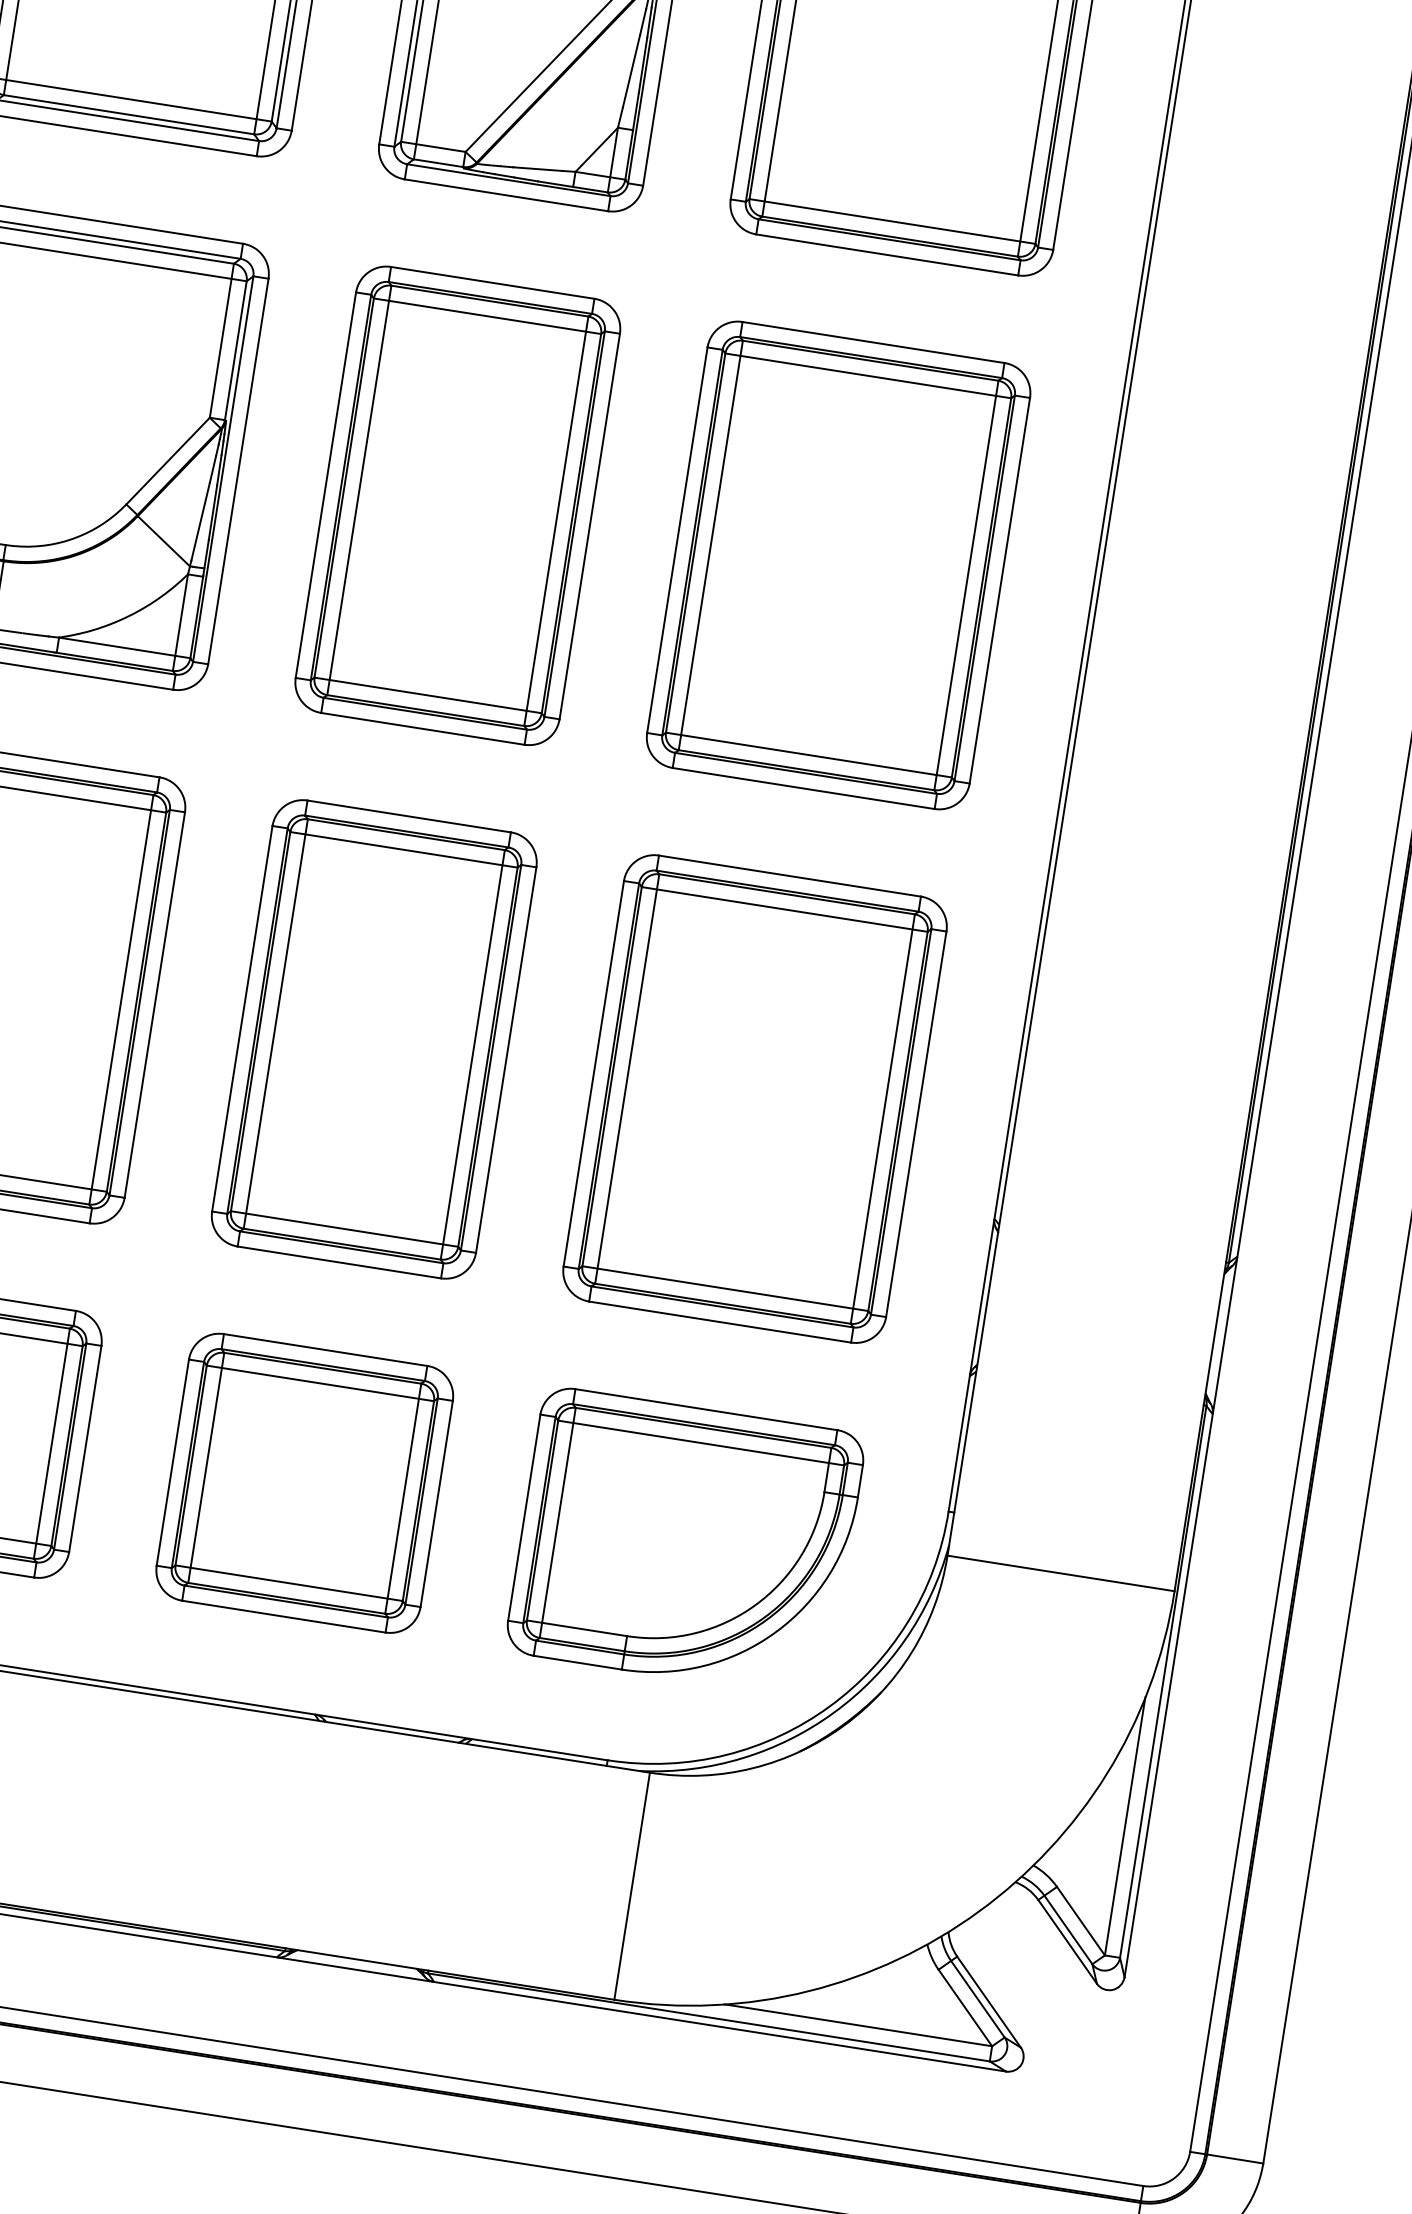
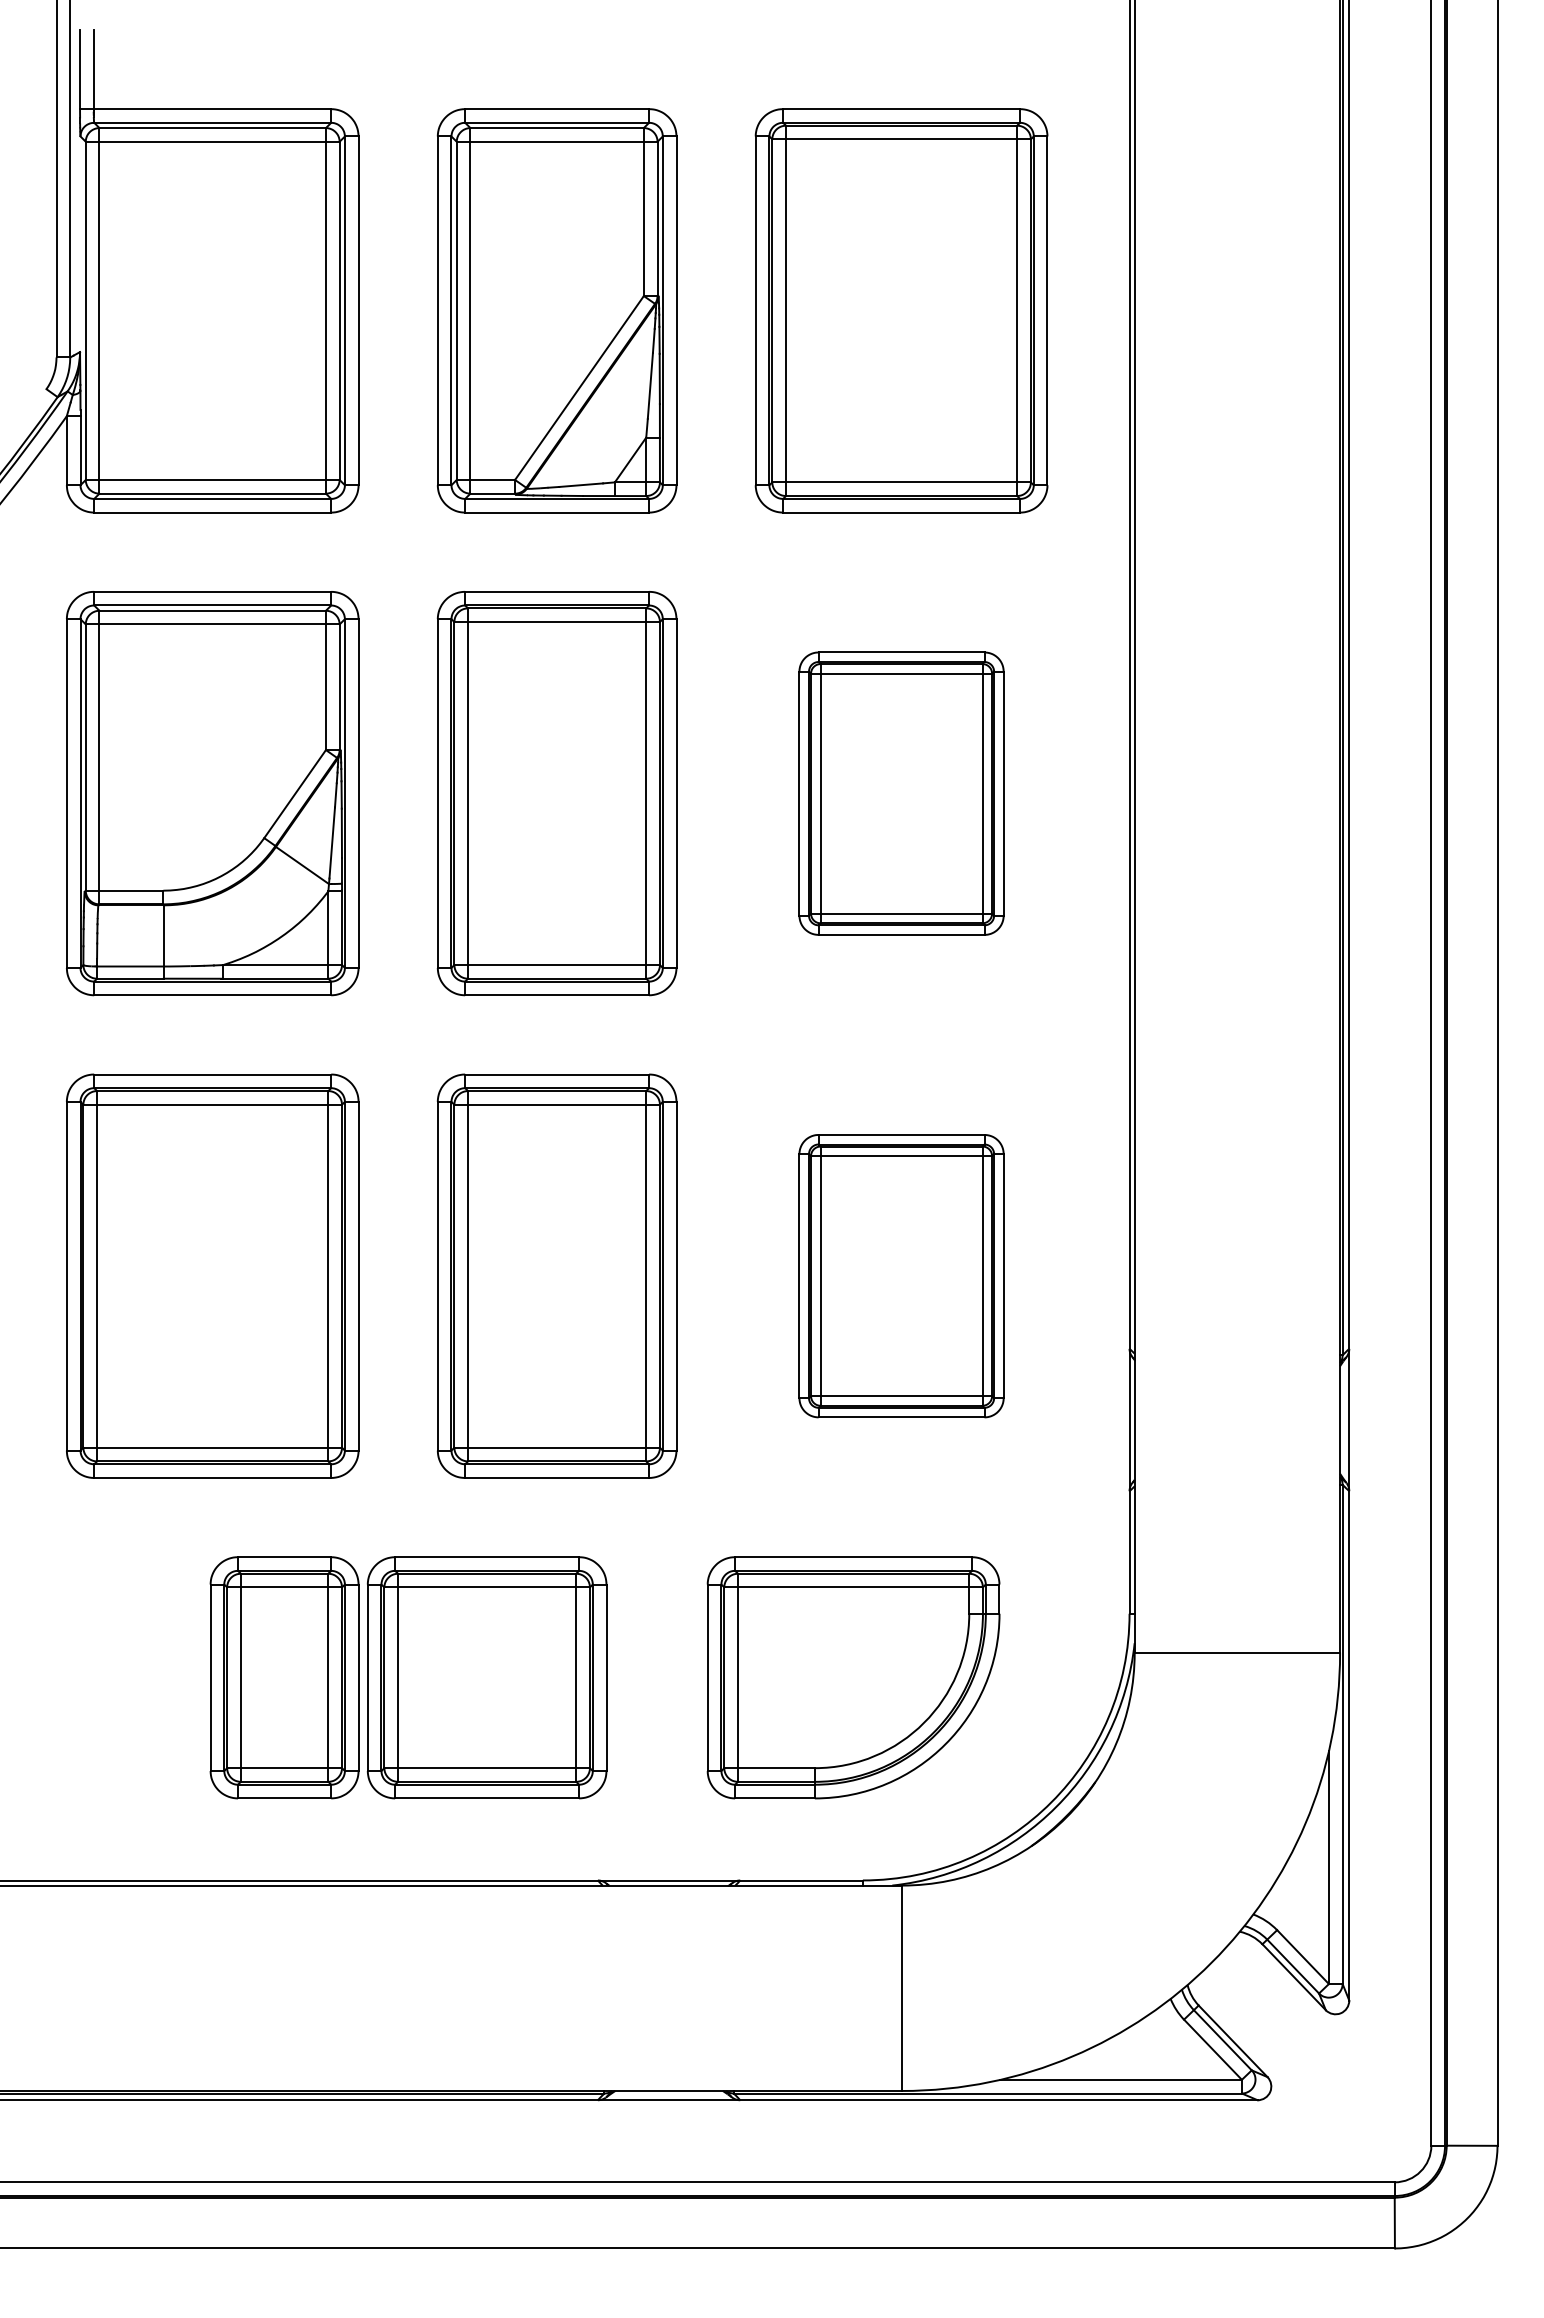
part: (838, 565) -> (901, 793), size x0.7
part: (755, 1098) -> (901, 1275), size x0.7
part: (304, 1482) -> (486, 1677), moved
part: (685, 1542) -> (853, 1677), moved

